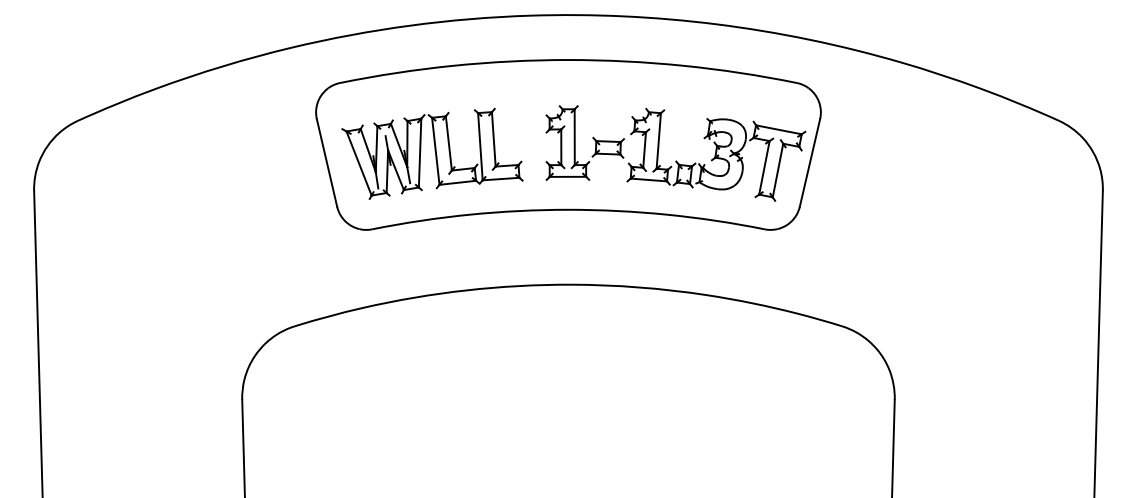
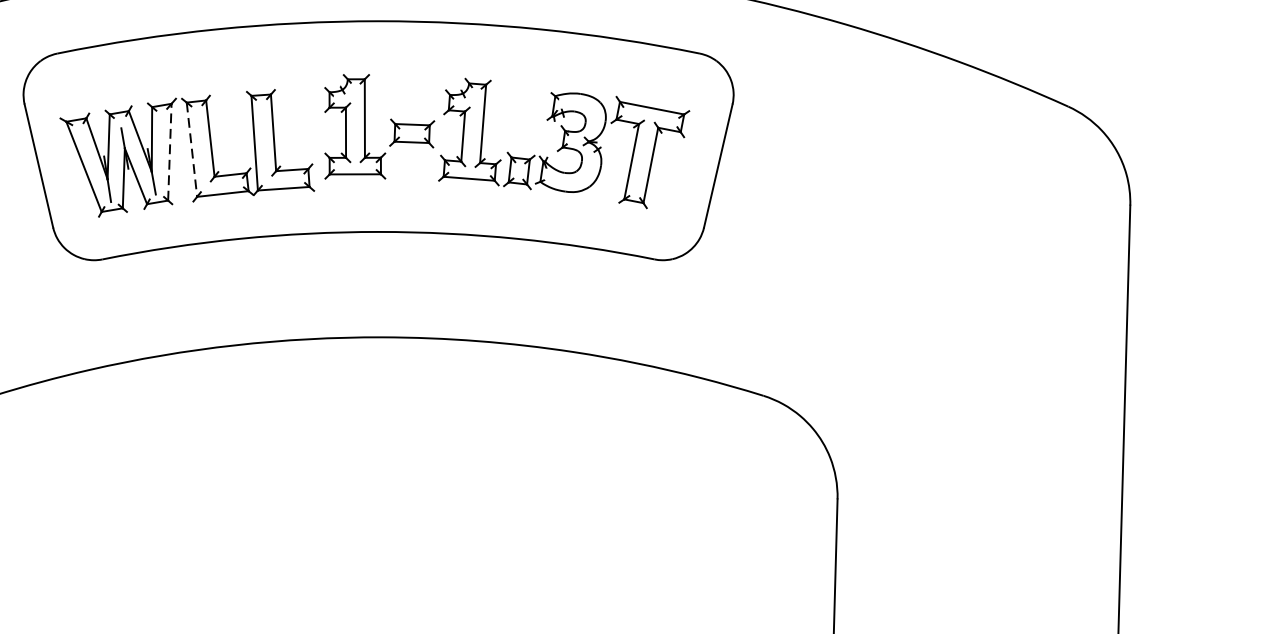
line: (435, 151) -> (191, 149), solid -> dashed
line: (420, 152) -> (170, 151), solid -> dashed
part: (676, 160) -> (508, 151), moved

